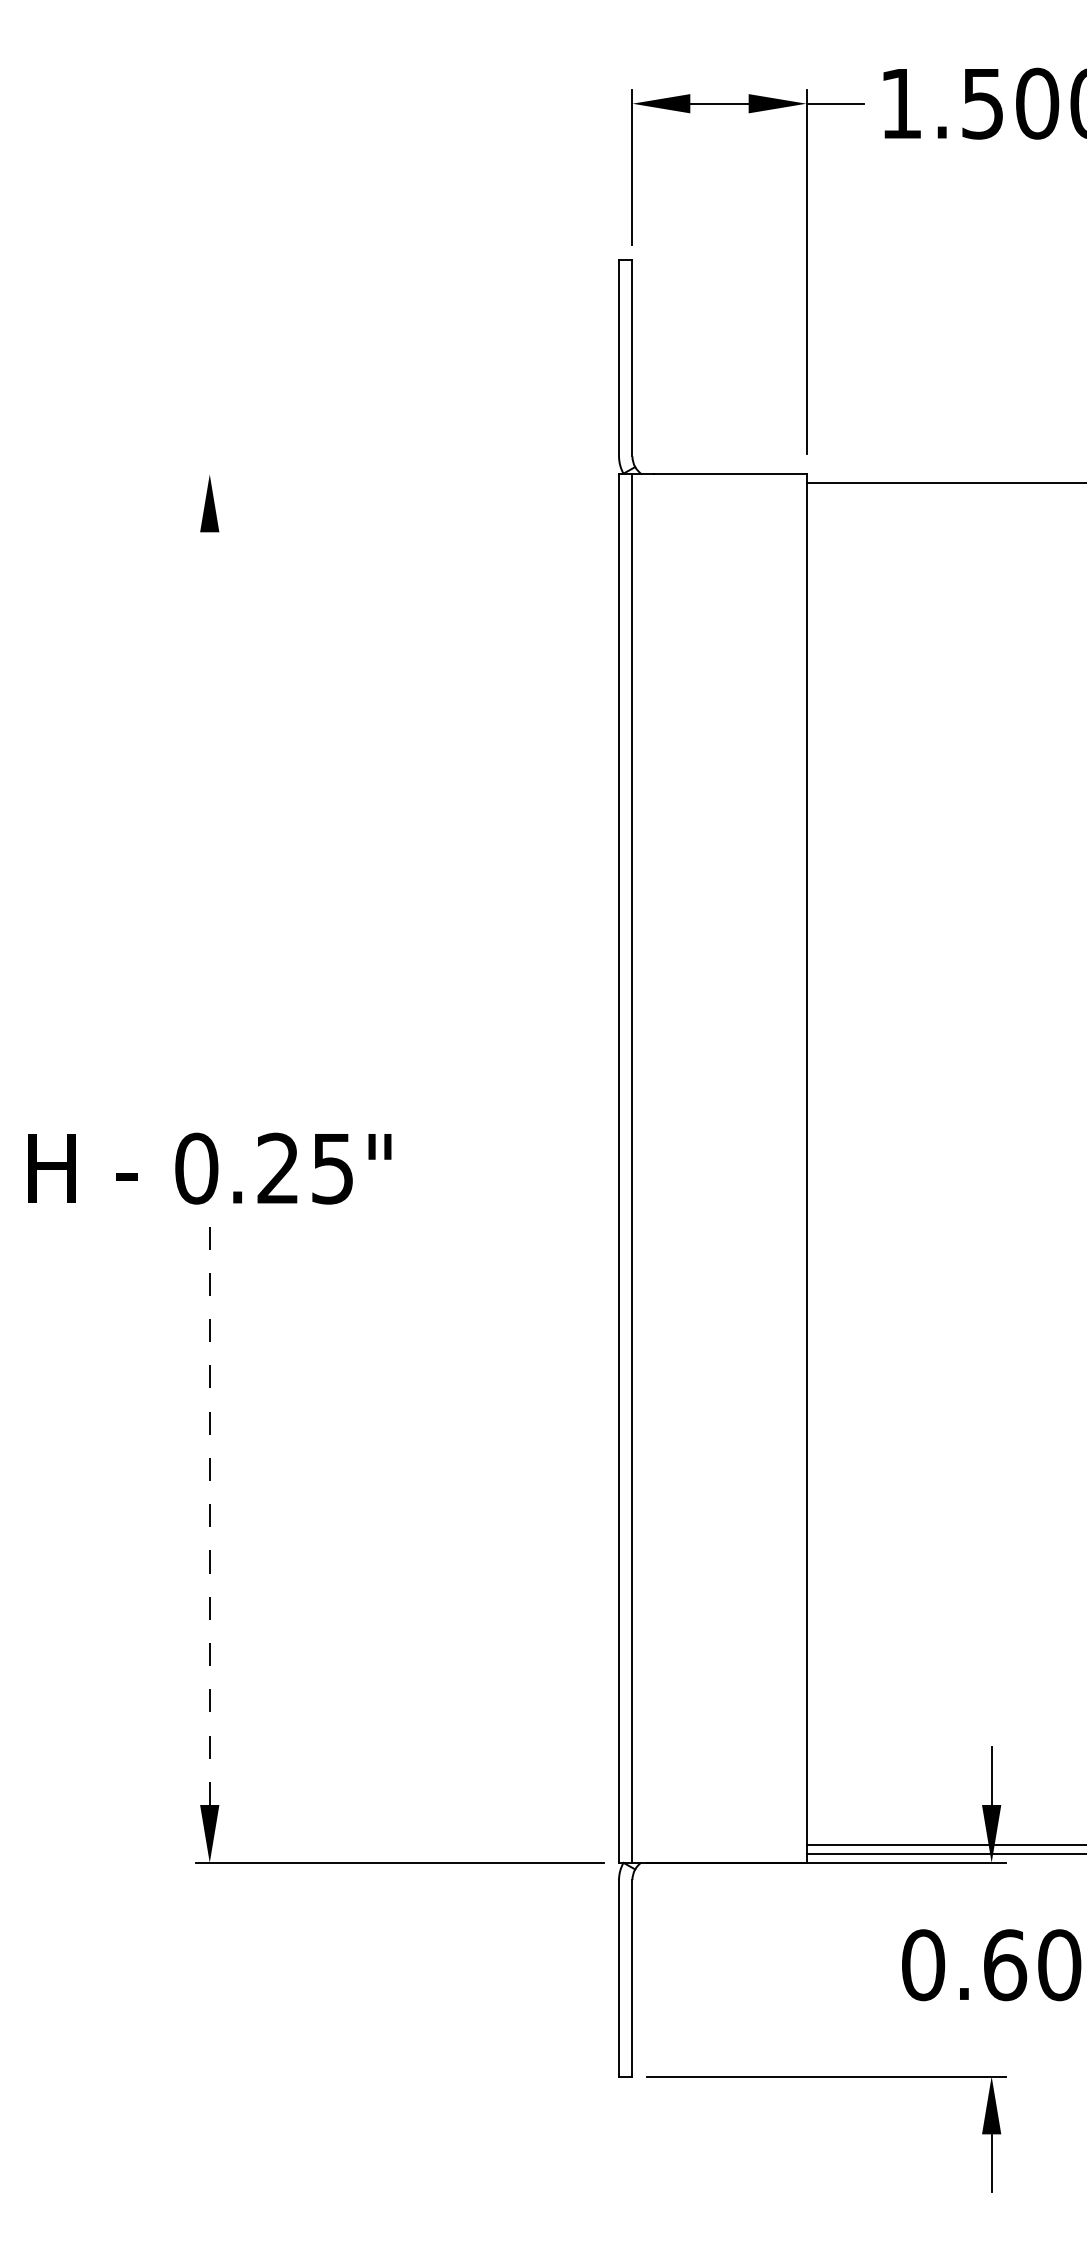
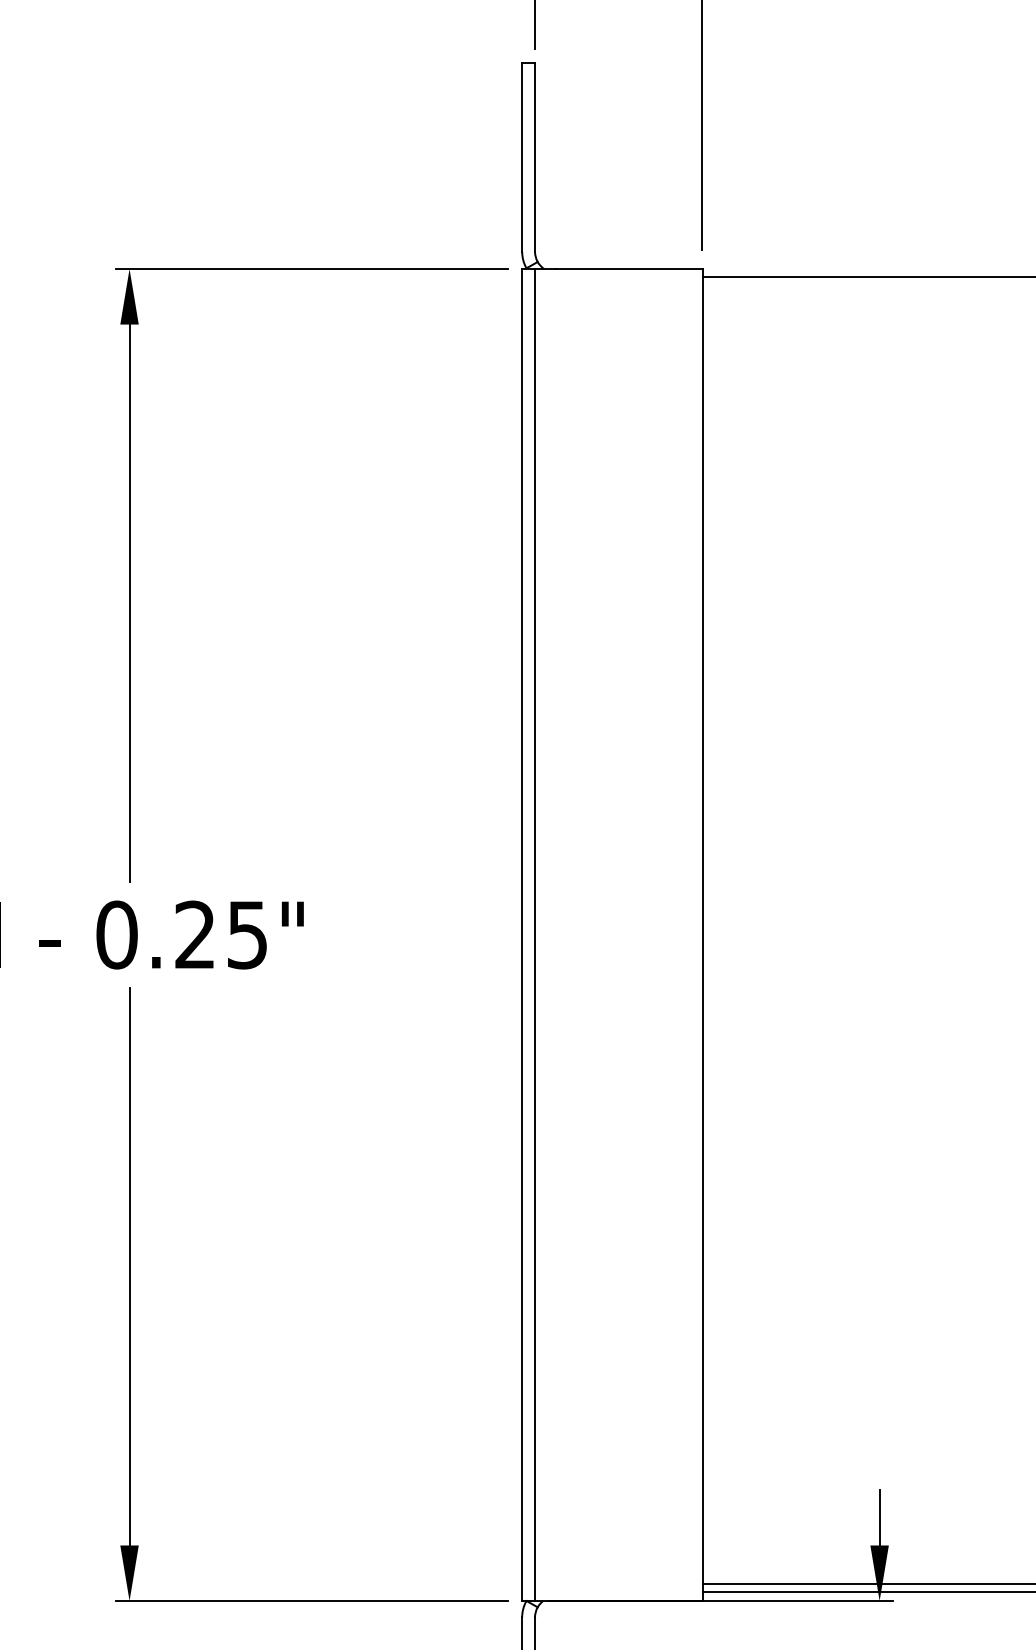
line: (399, 474) -> (311, 269), added
line: (209, 822) -> (129, 602), added
line: (209, 1514) -> (129, 1266), dashed -> solid

